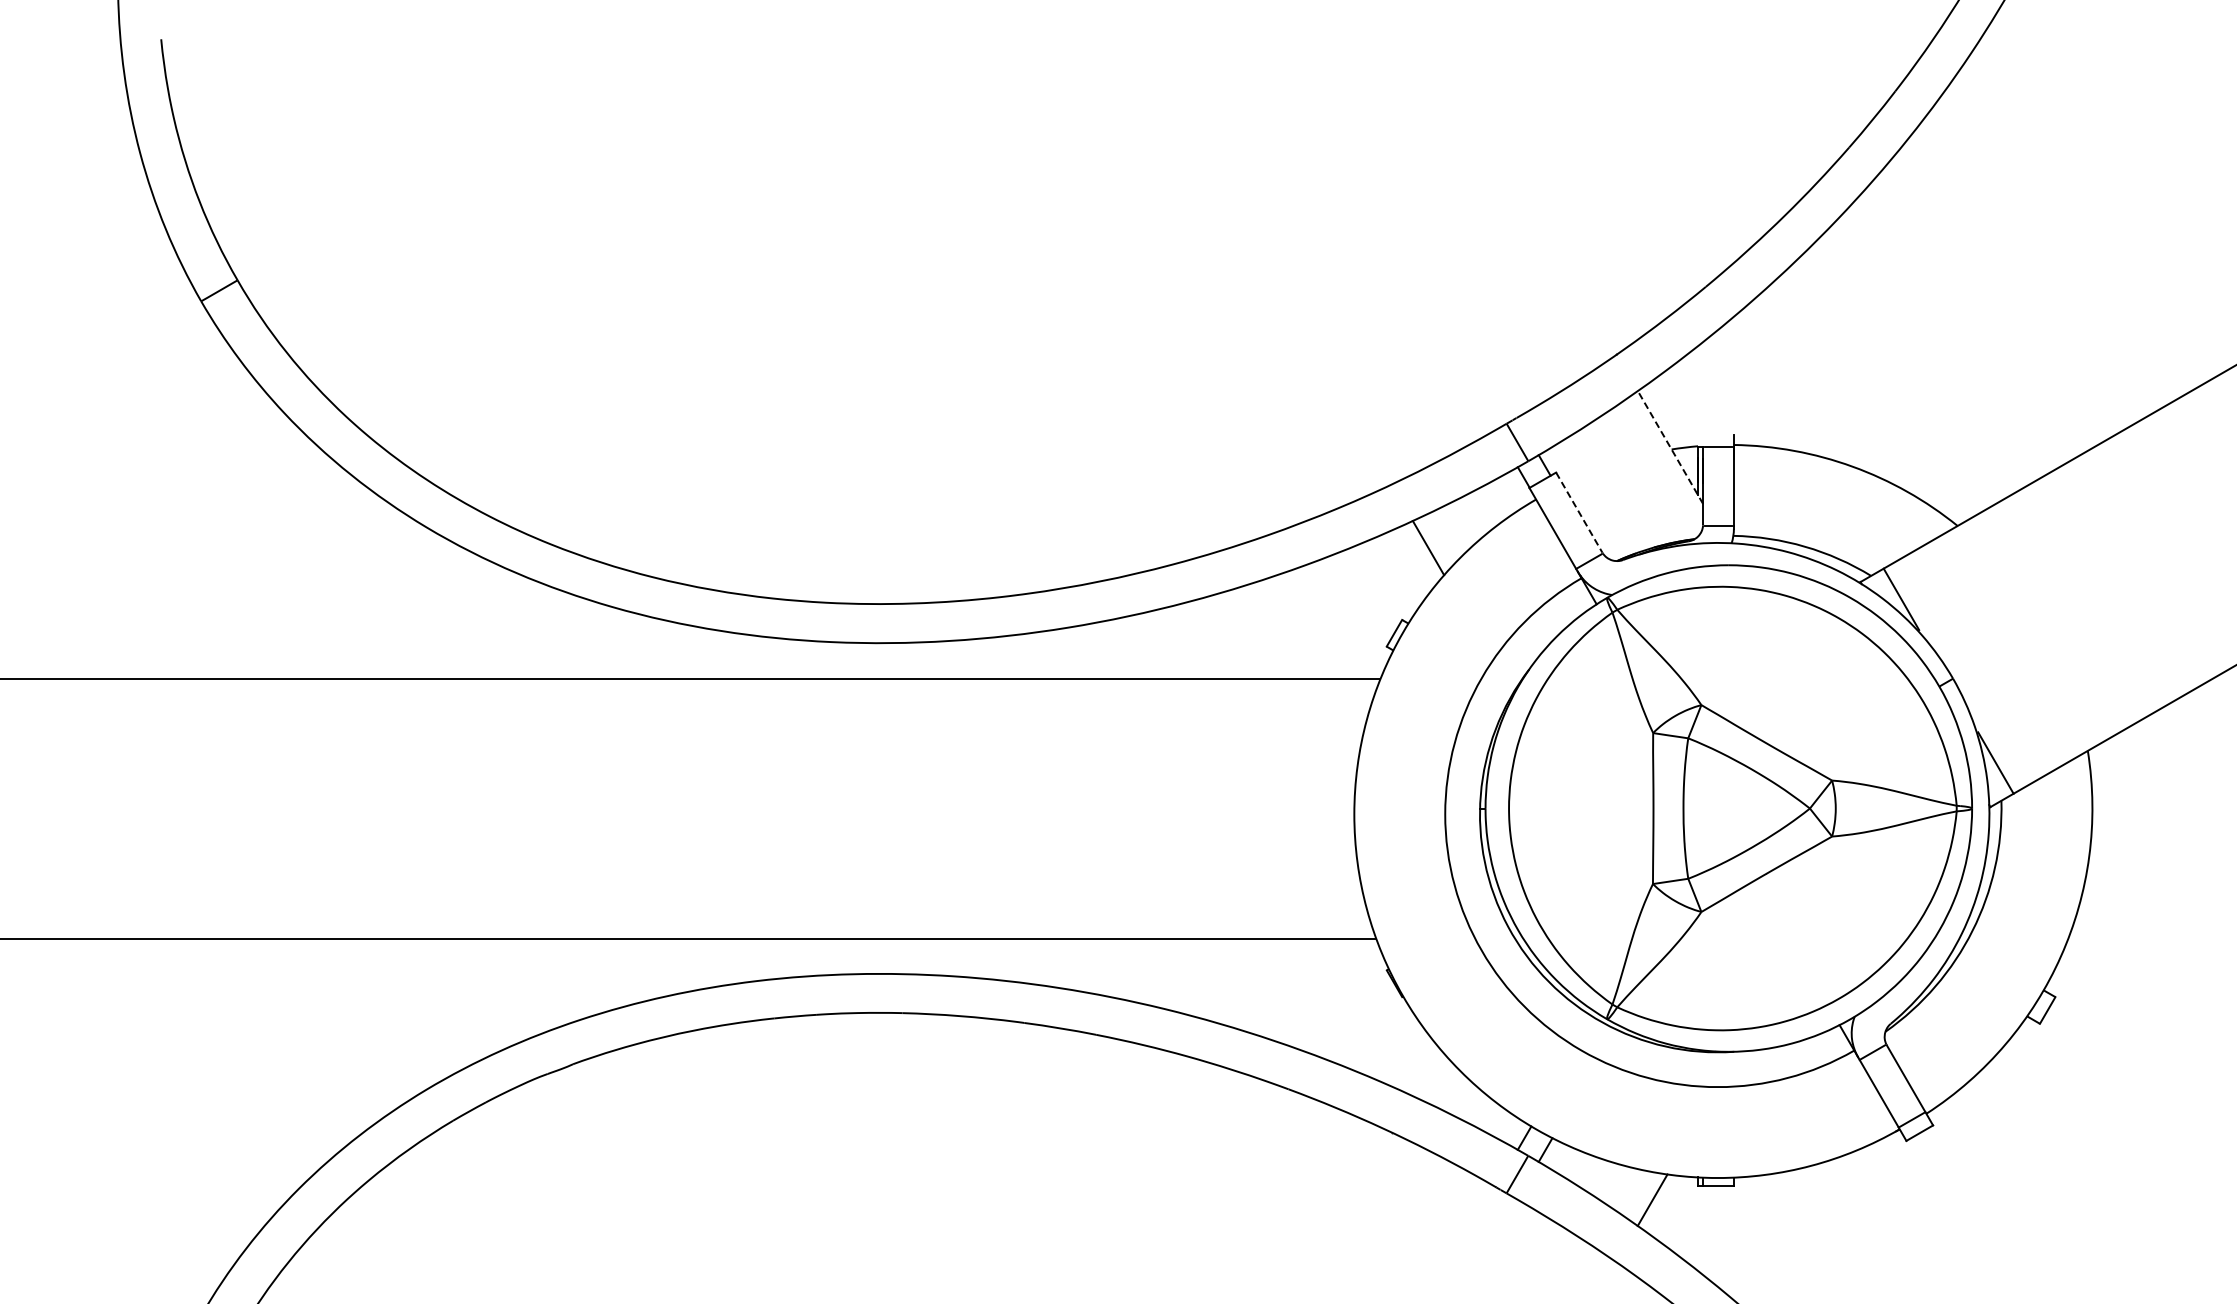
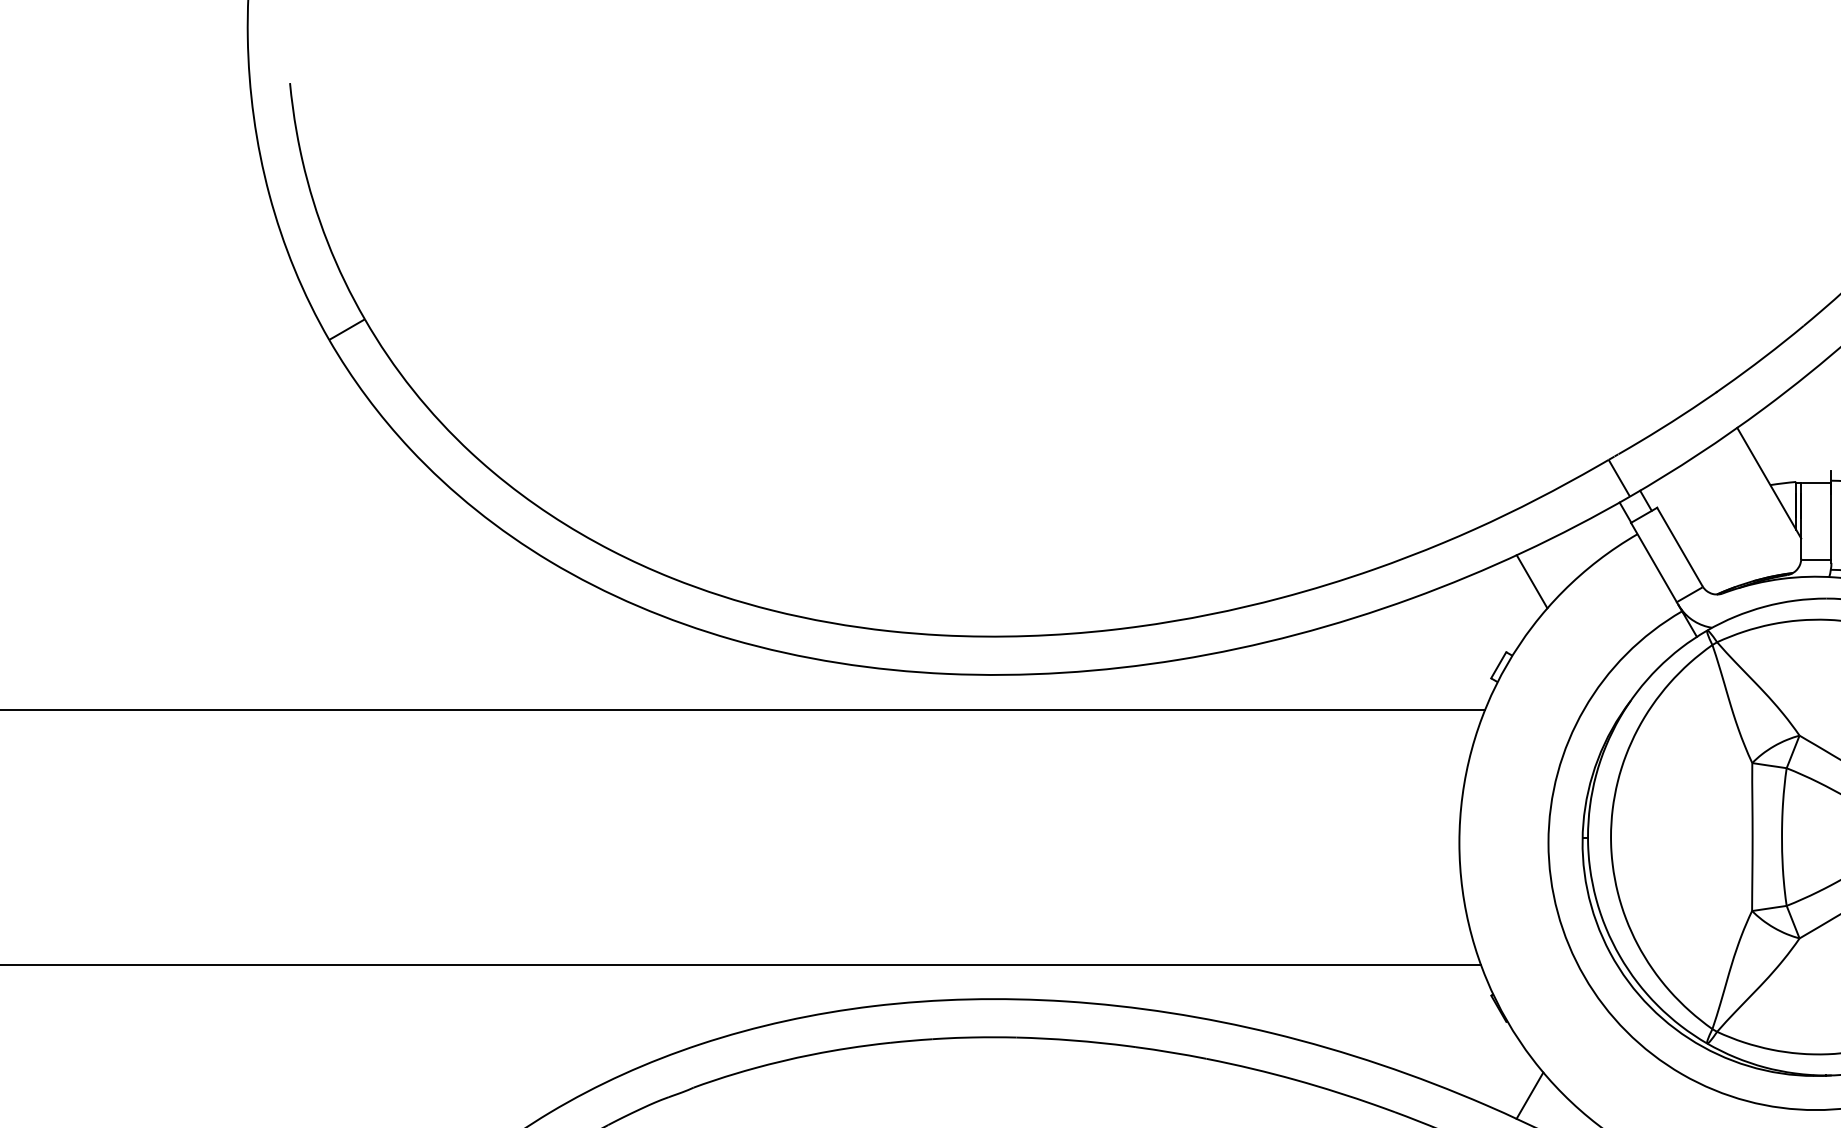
line: (1670, 447) -> (1769, 483), dashed -> solid
line: (1579, 512) -> (1680, 546), dashed -> solid
line: (1426, 1072) -> (1530, 1095), added

